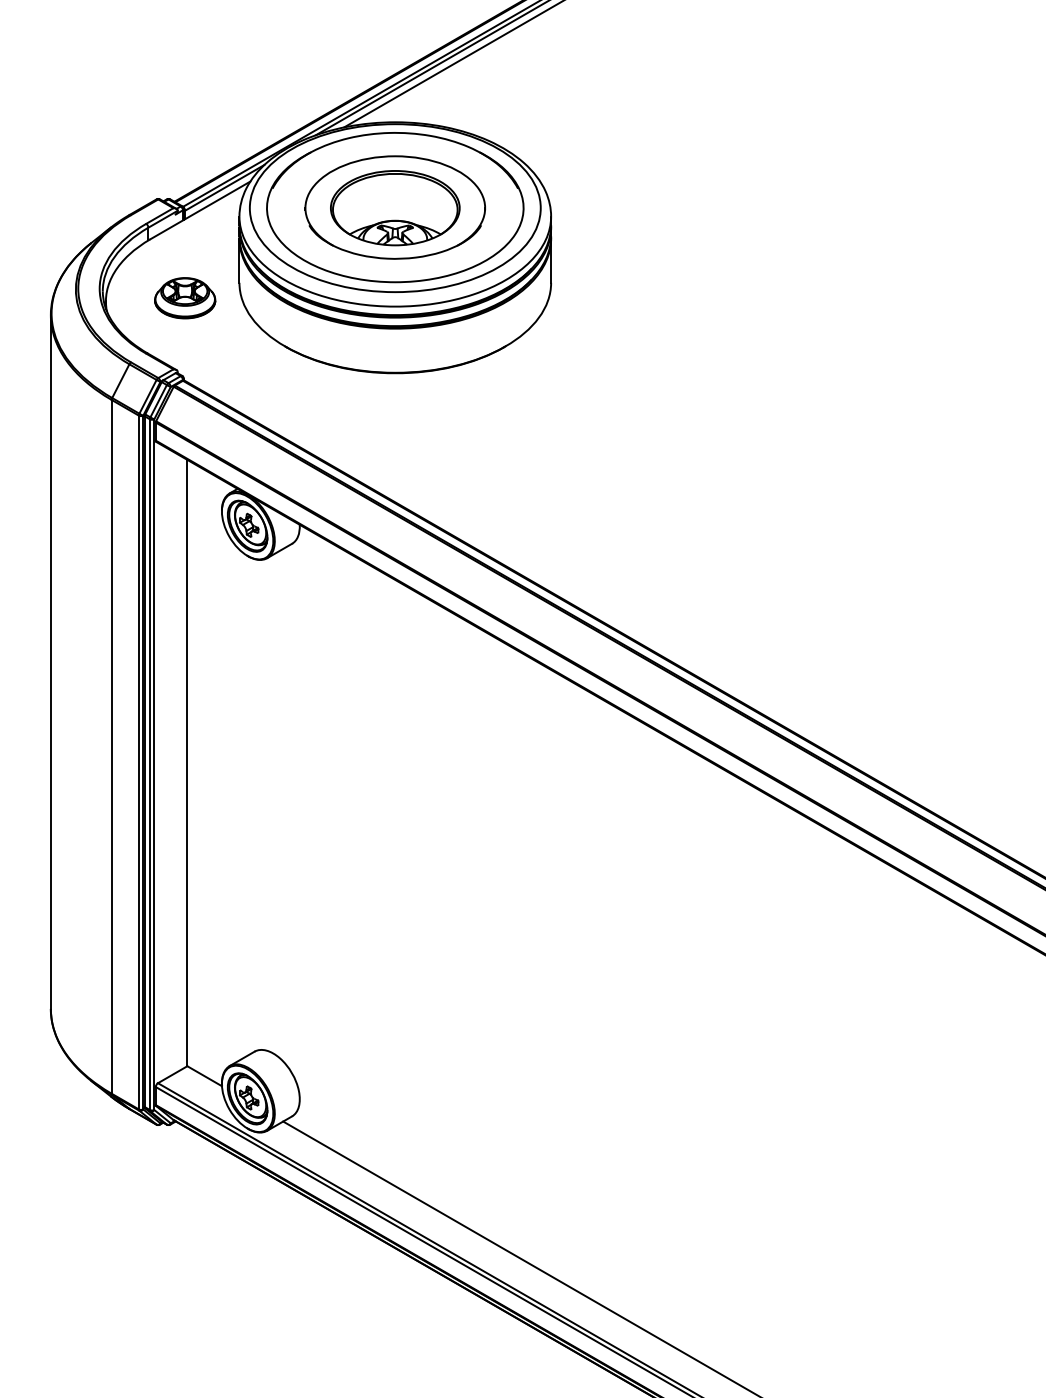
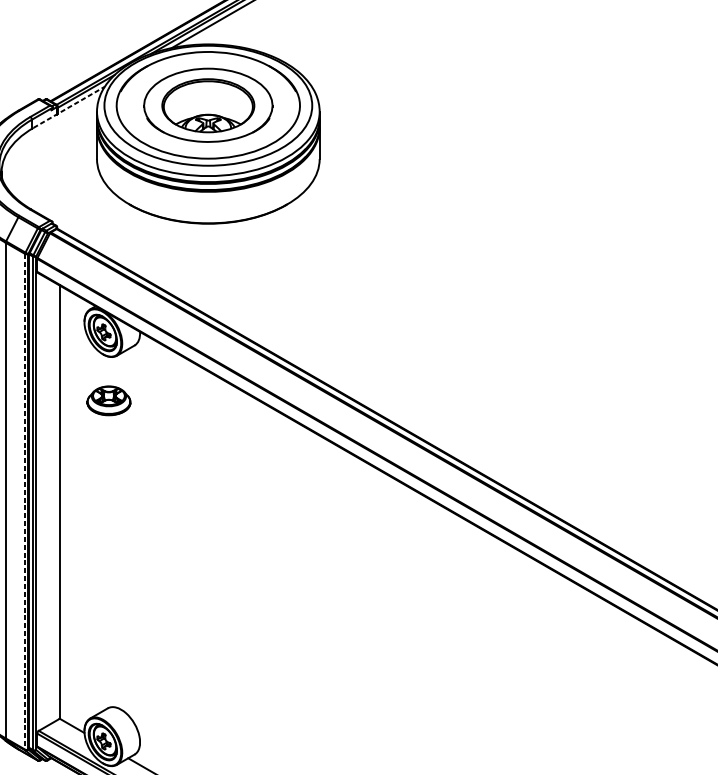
line: (200, 210) -> (69, 107), solid -> dashed
part: (185, 298) -> (109, 401), moved
line: (138, 762) -> (24, 501), solid -> dashed

